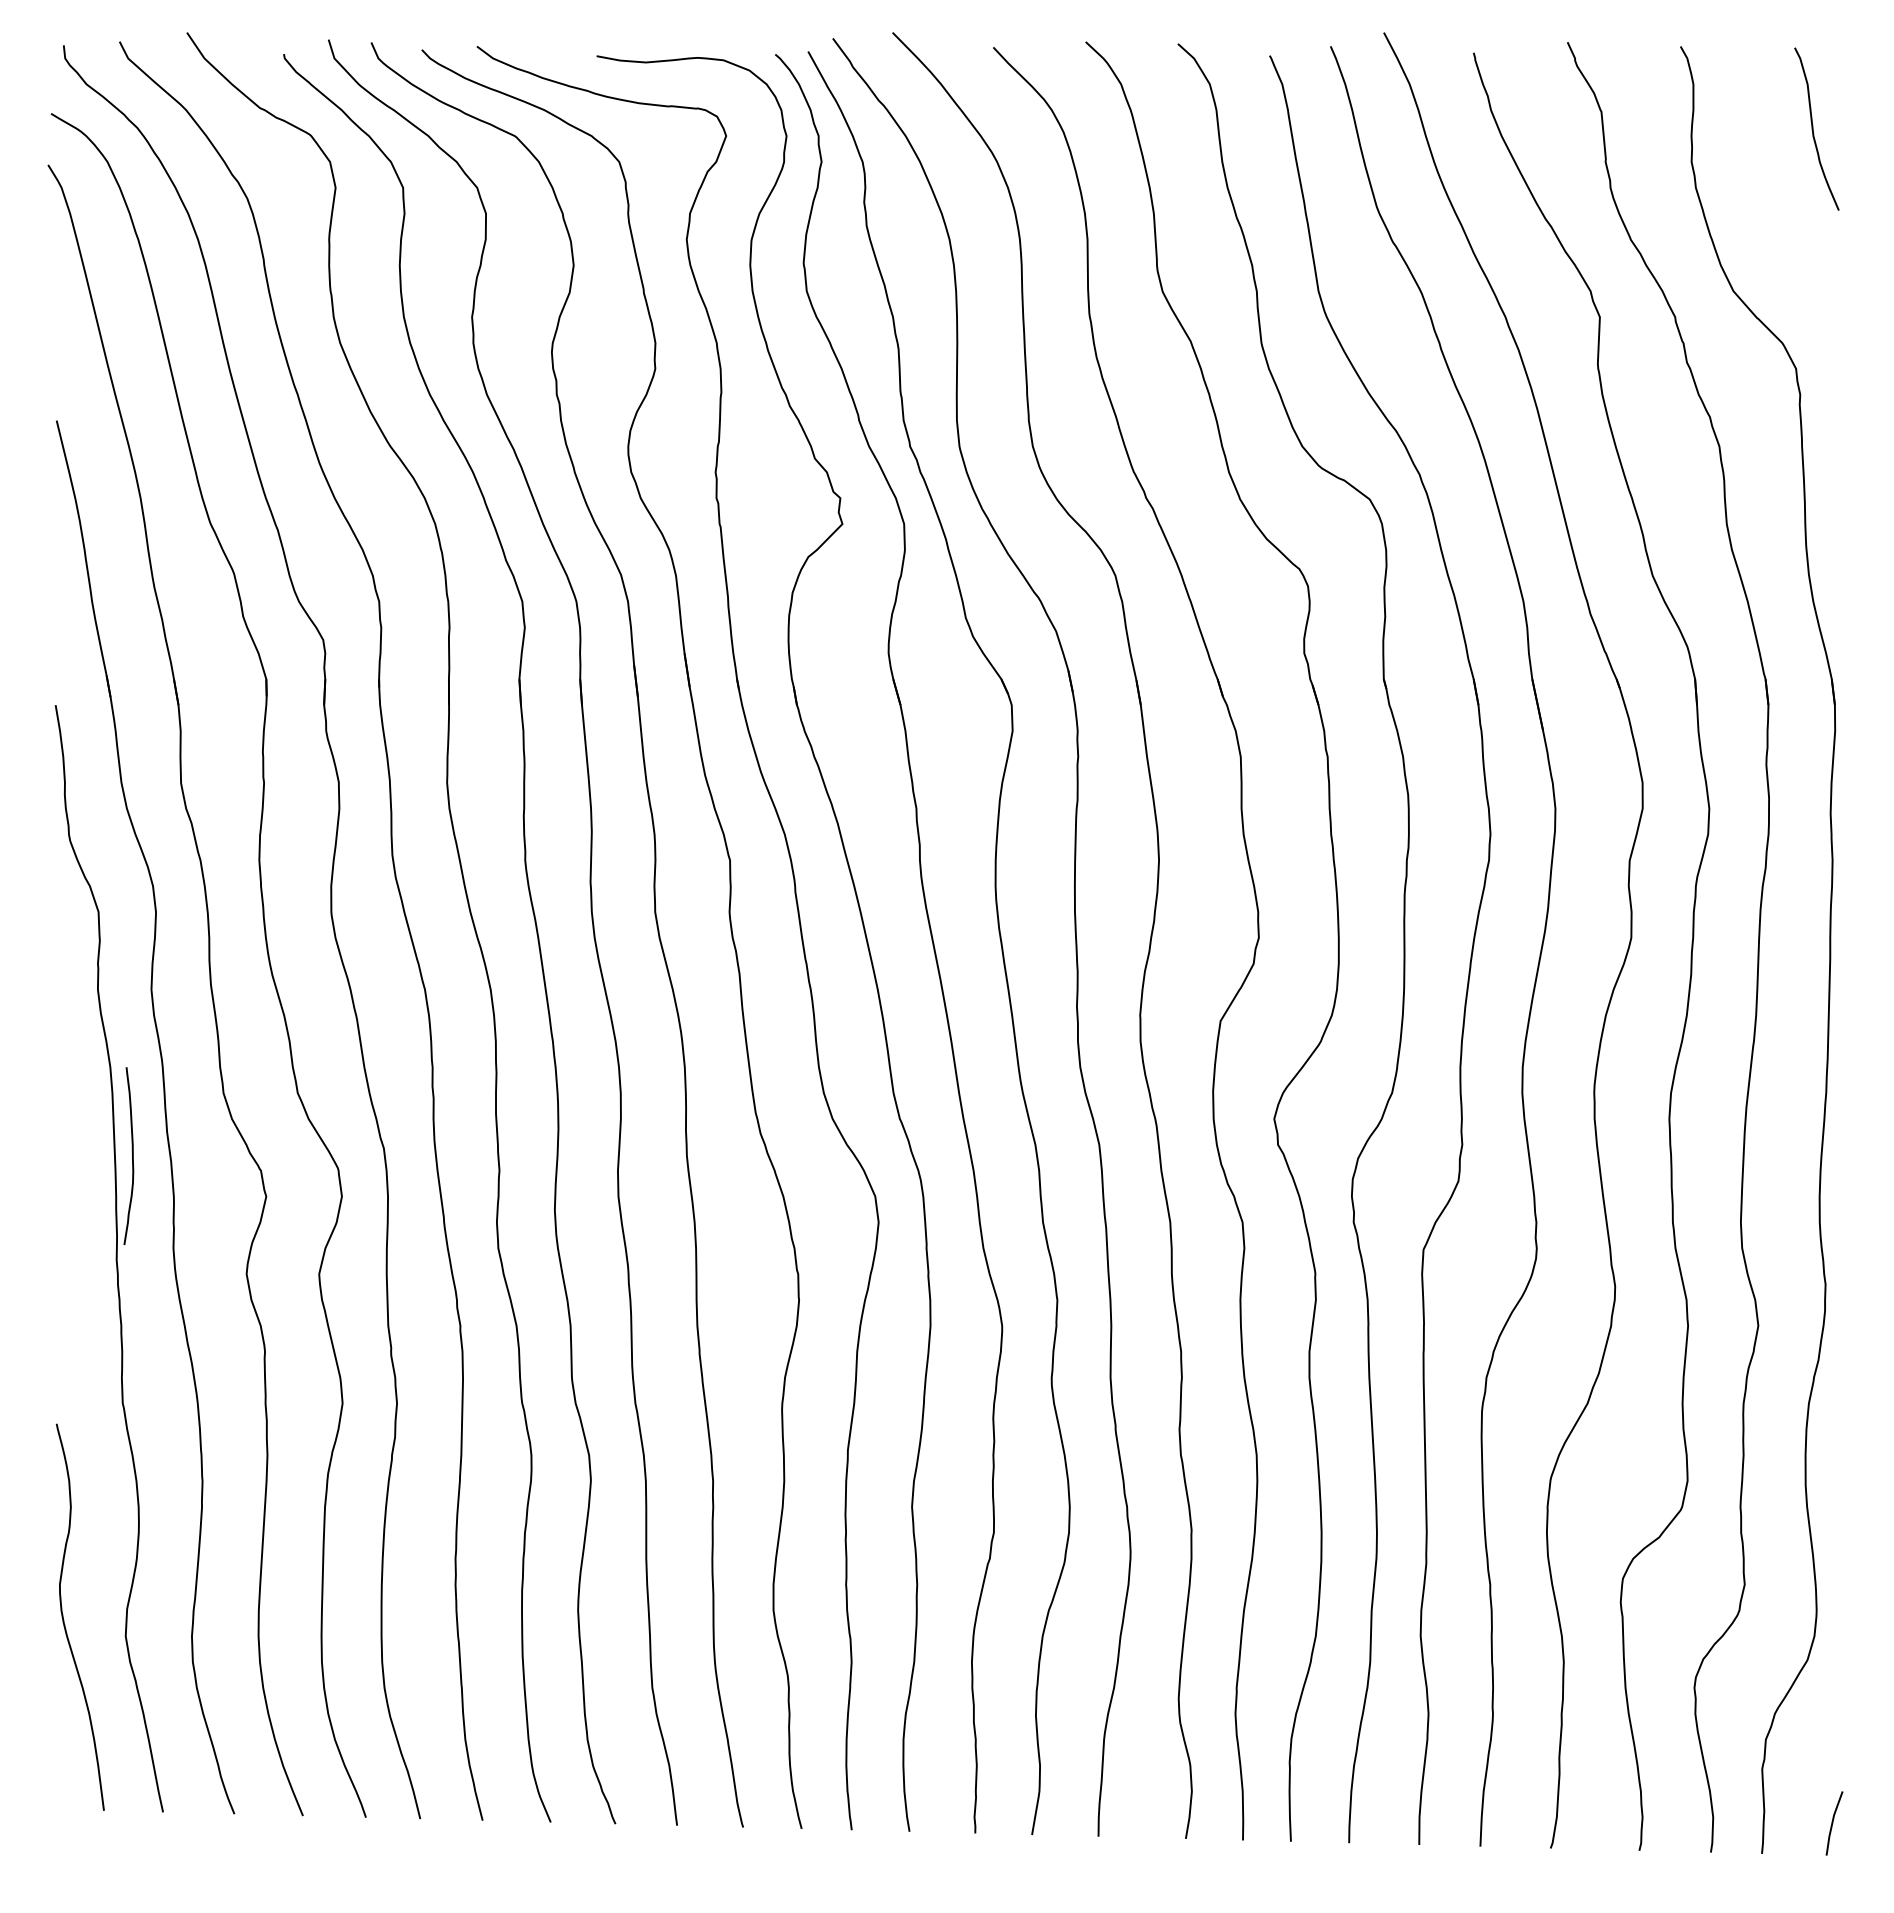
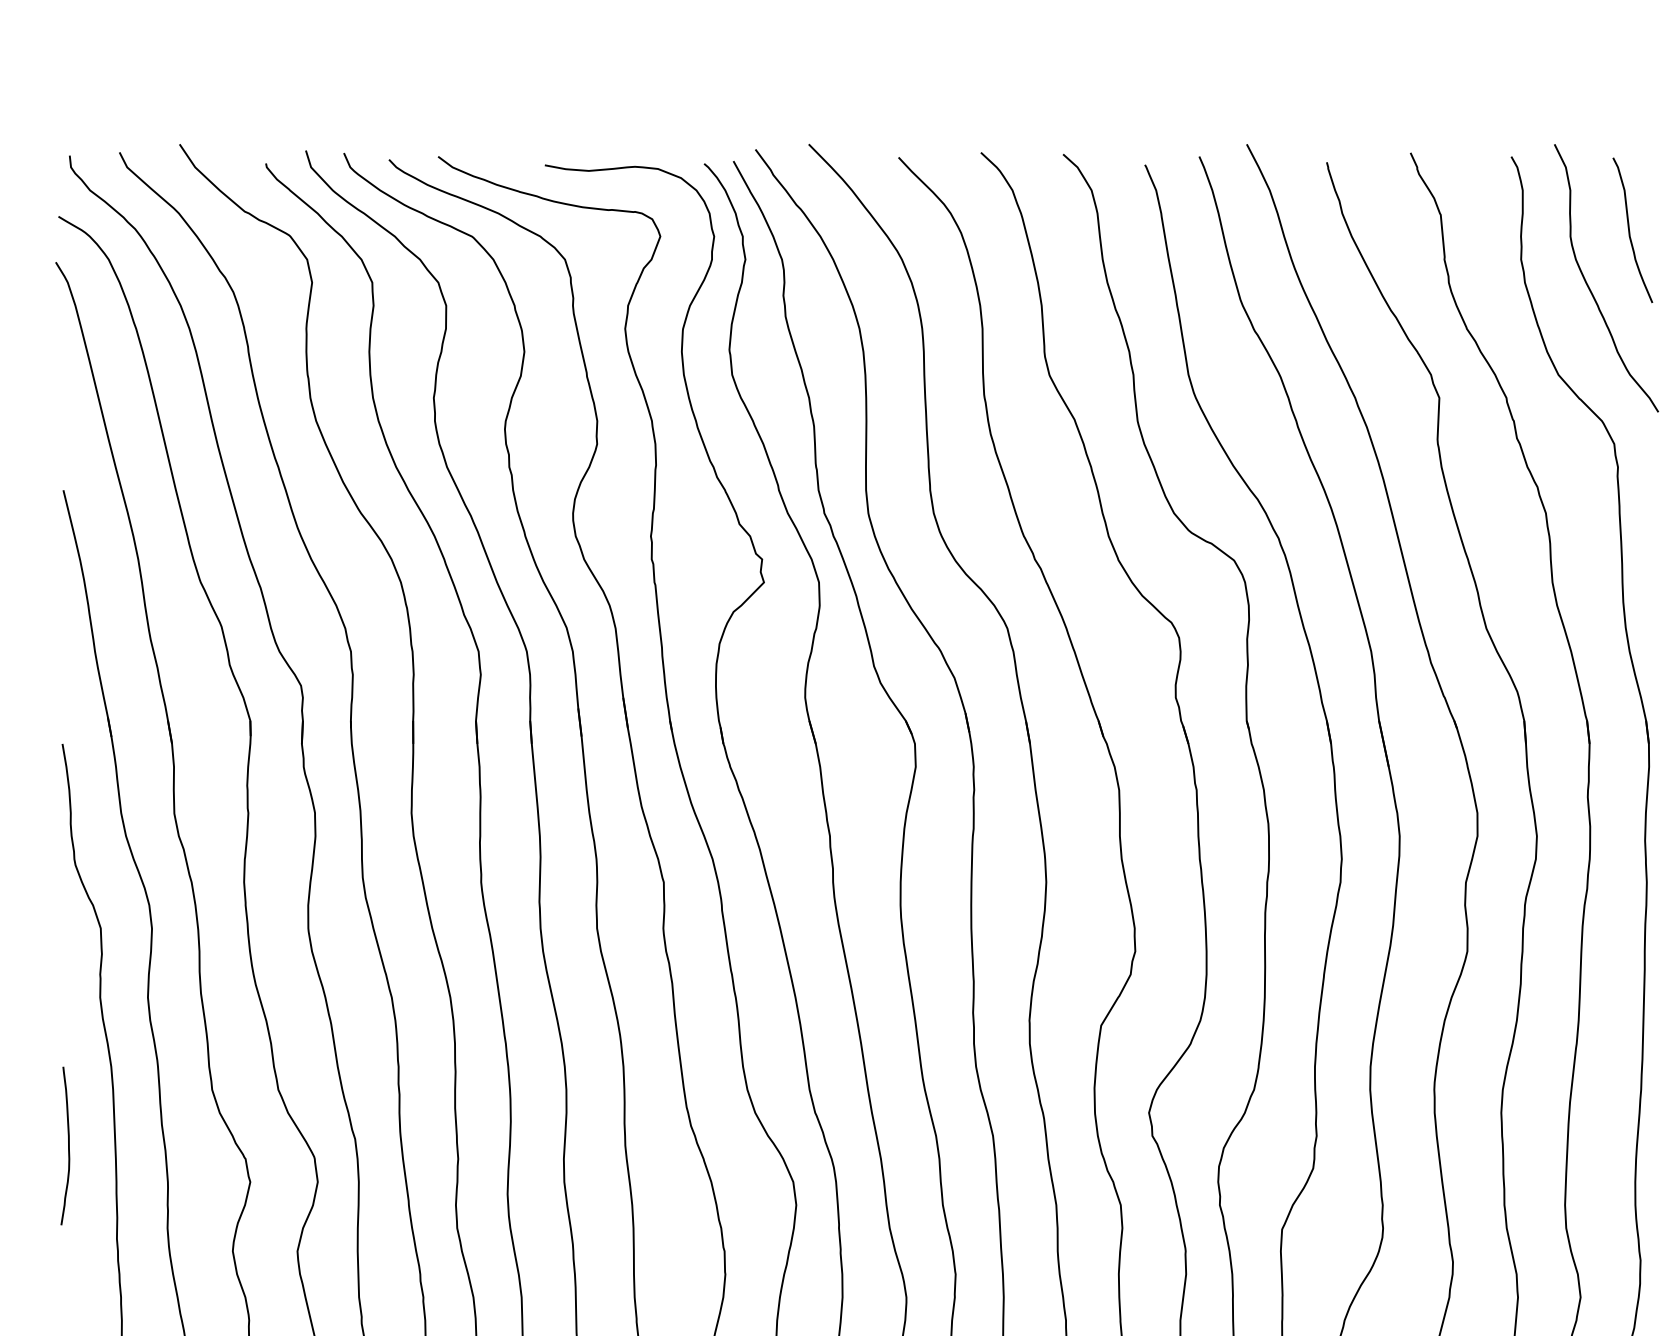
curve: (1767, 191) -> (1588, 285), added
curve: (132, 1155) -> (68, 1145), moved

